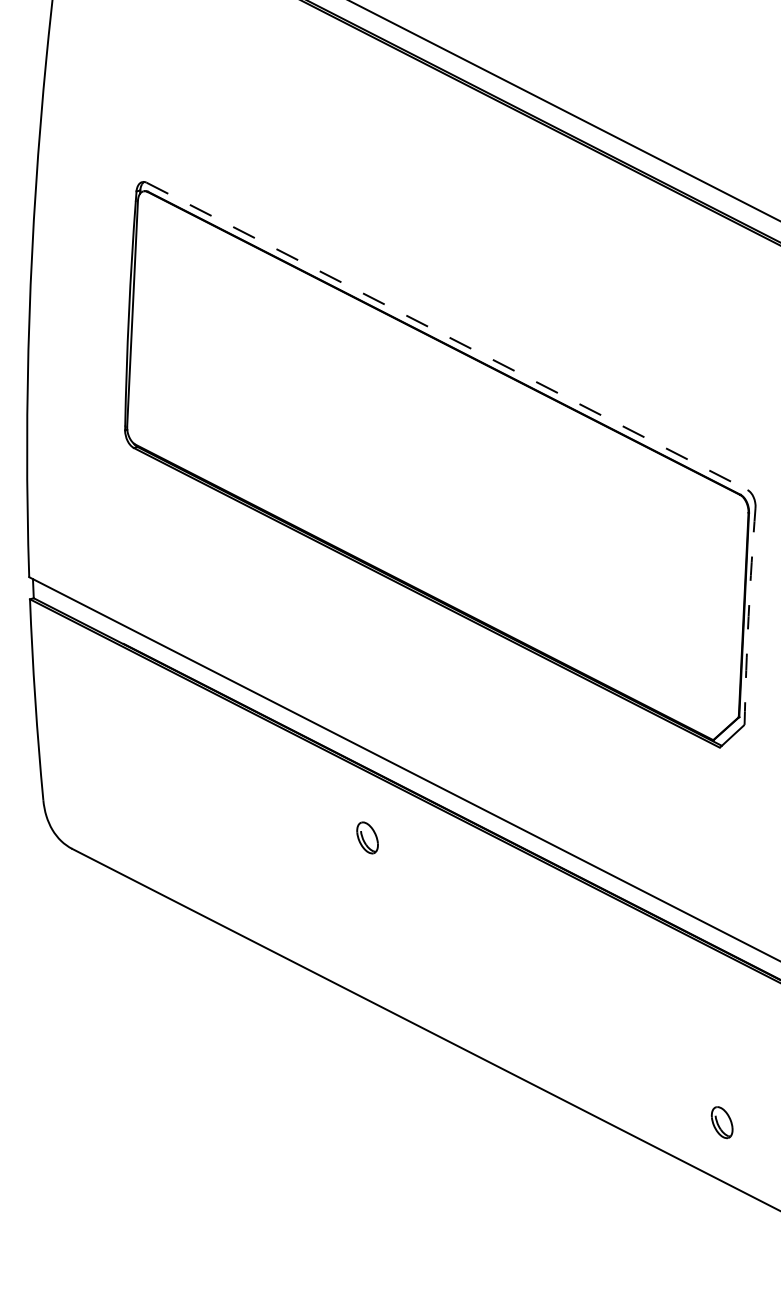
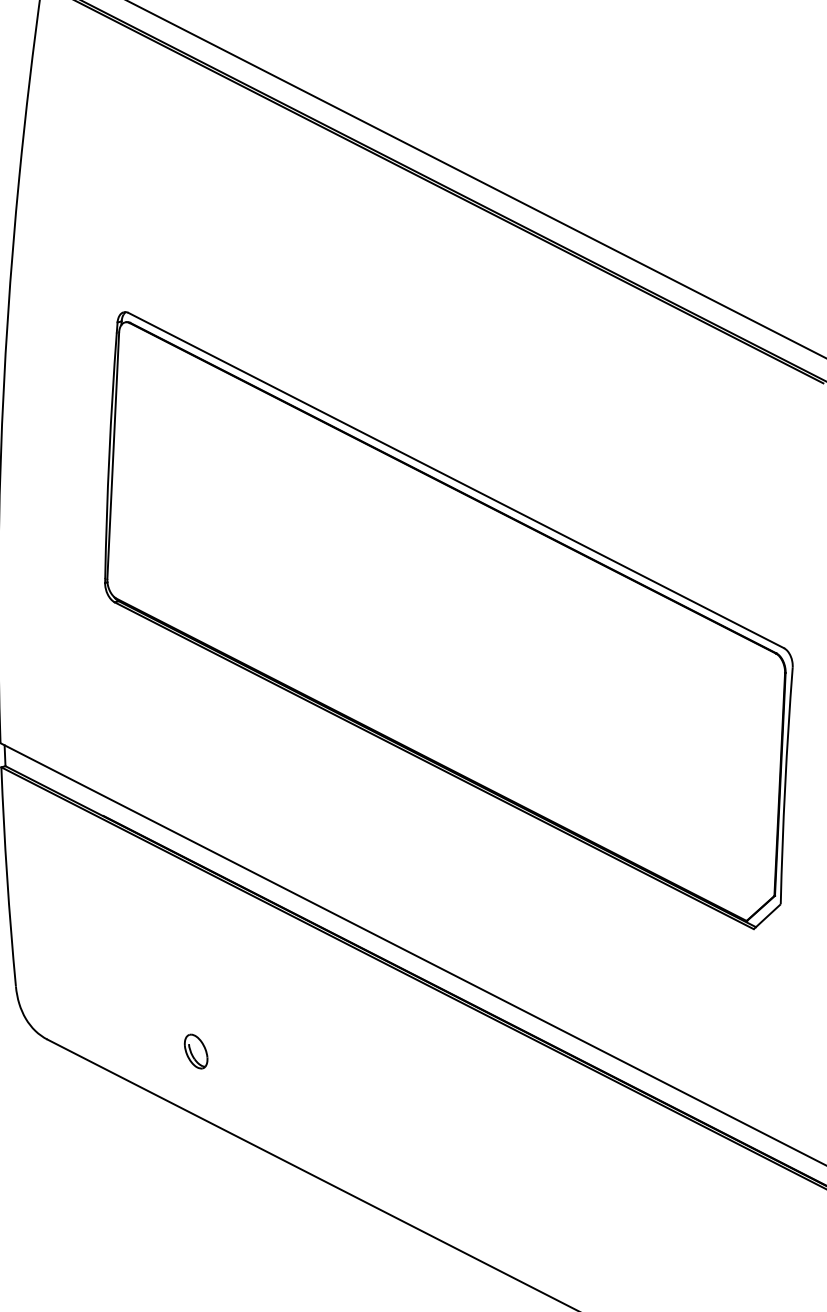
line: (447, 336) -> (456, 480), dashed -> solid
arc: (748, 616) -> (785, 786), dashed -> solid
part: (367, 837) -> (196, 1051), moved

